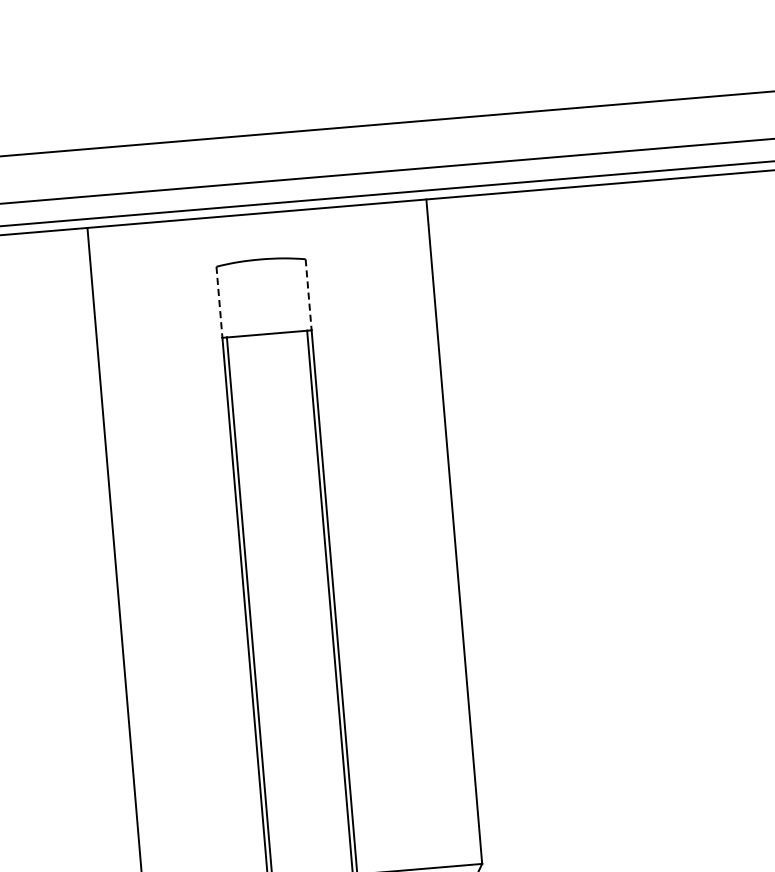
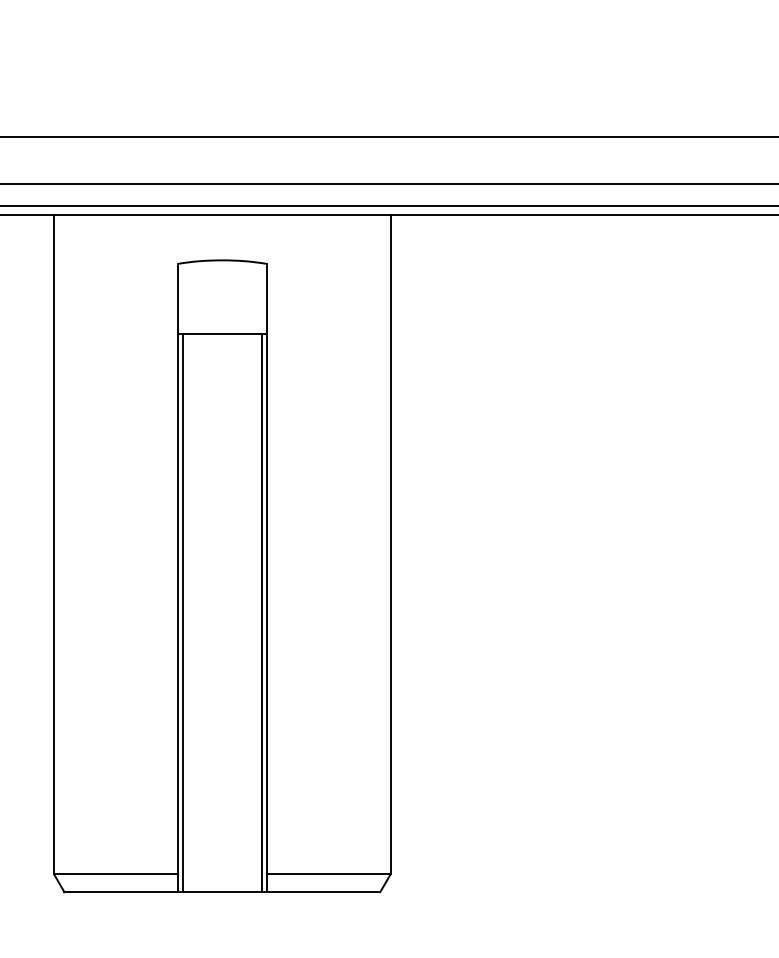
line: (308, 295) -> (266, 299), dashed -> solid
line: (219, 302) -> (178, 299), dashed -> solid

